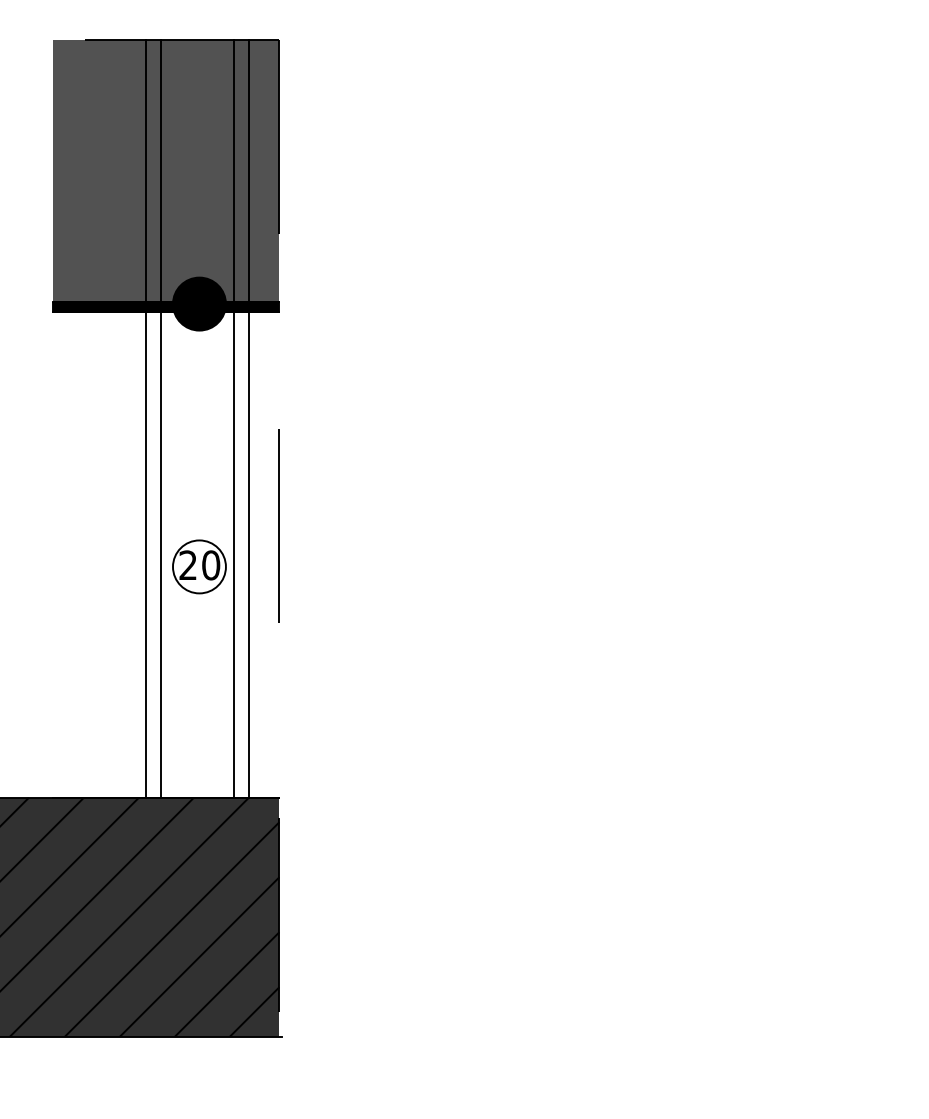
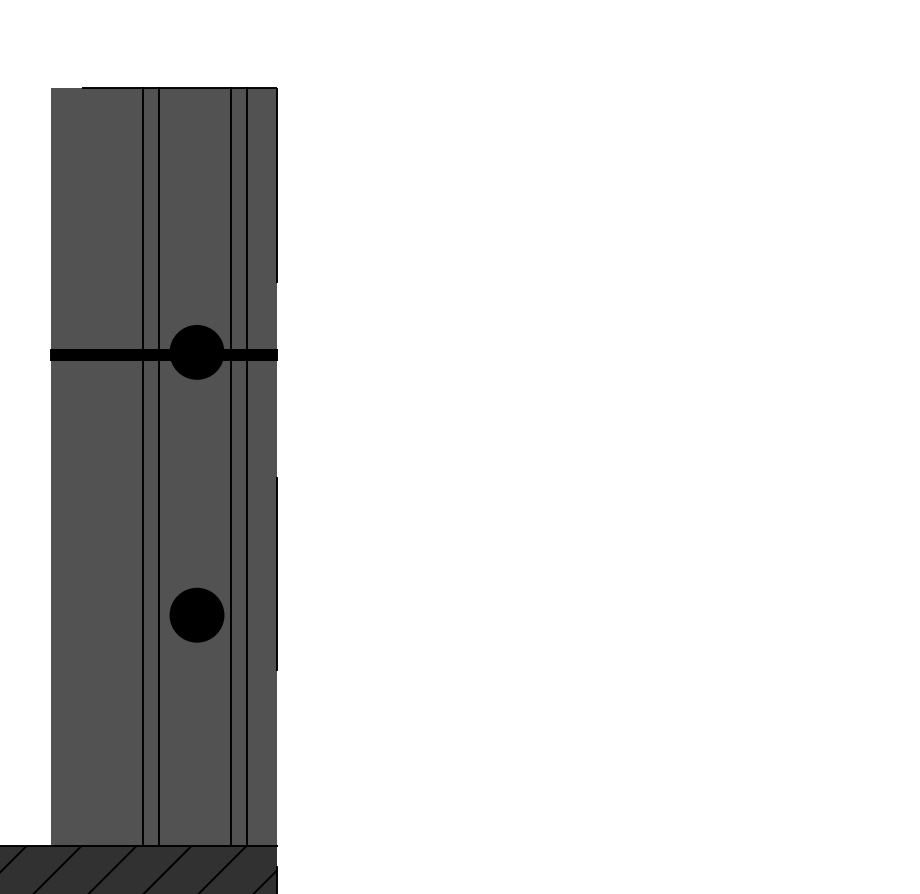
fill: (166, 554) -> (164, 602), added
fill: (199, 566) -> (197, 614), added

